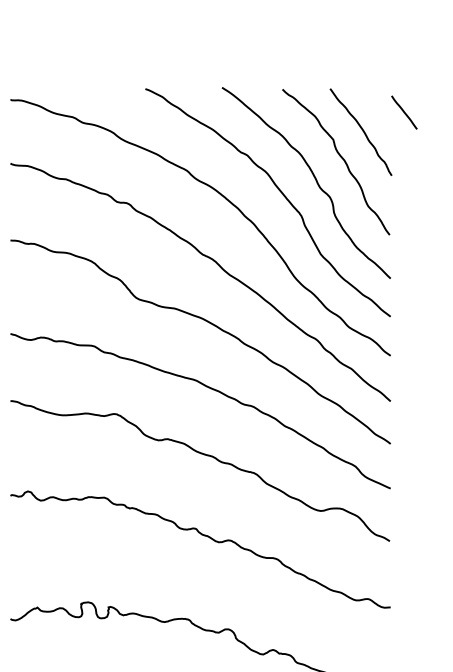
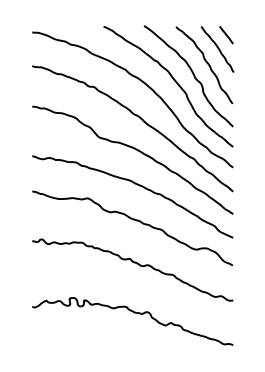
line: (404, 113) -> (226, 35), moved

